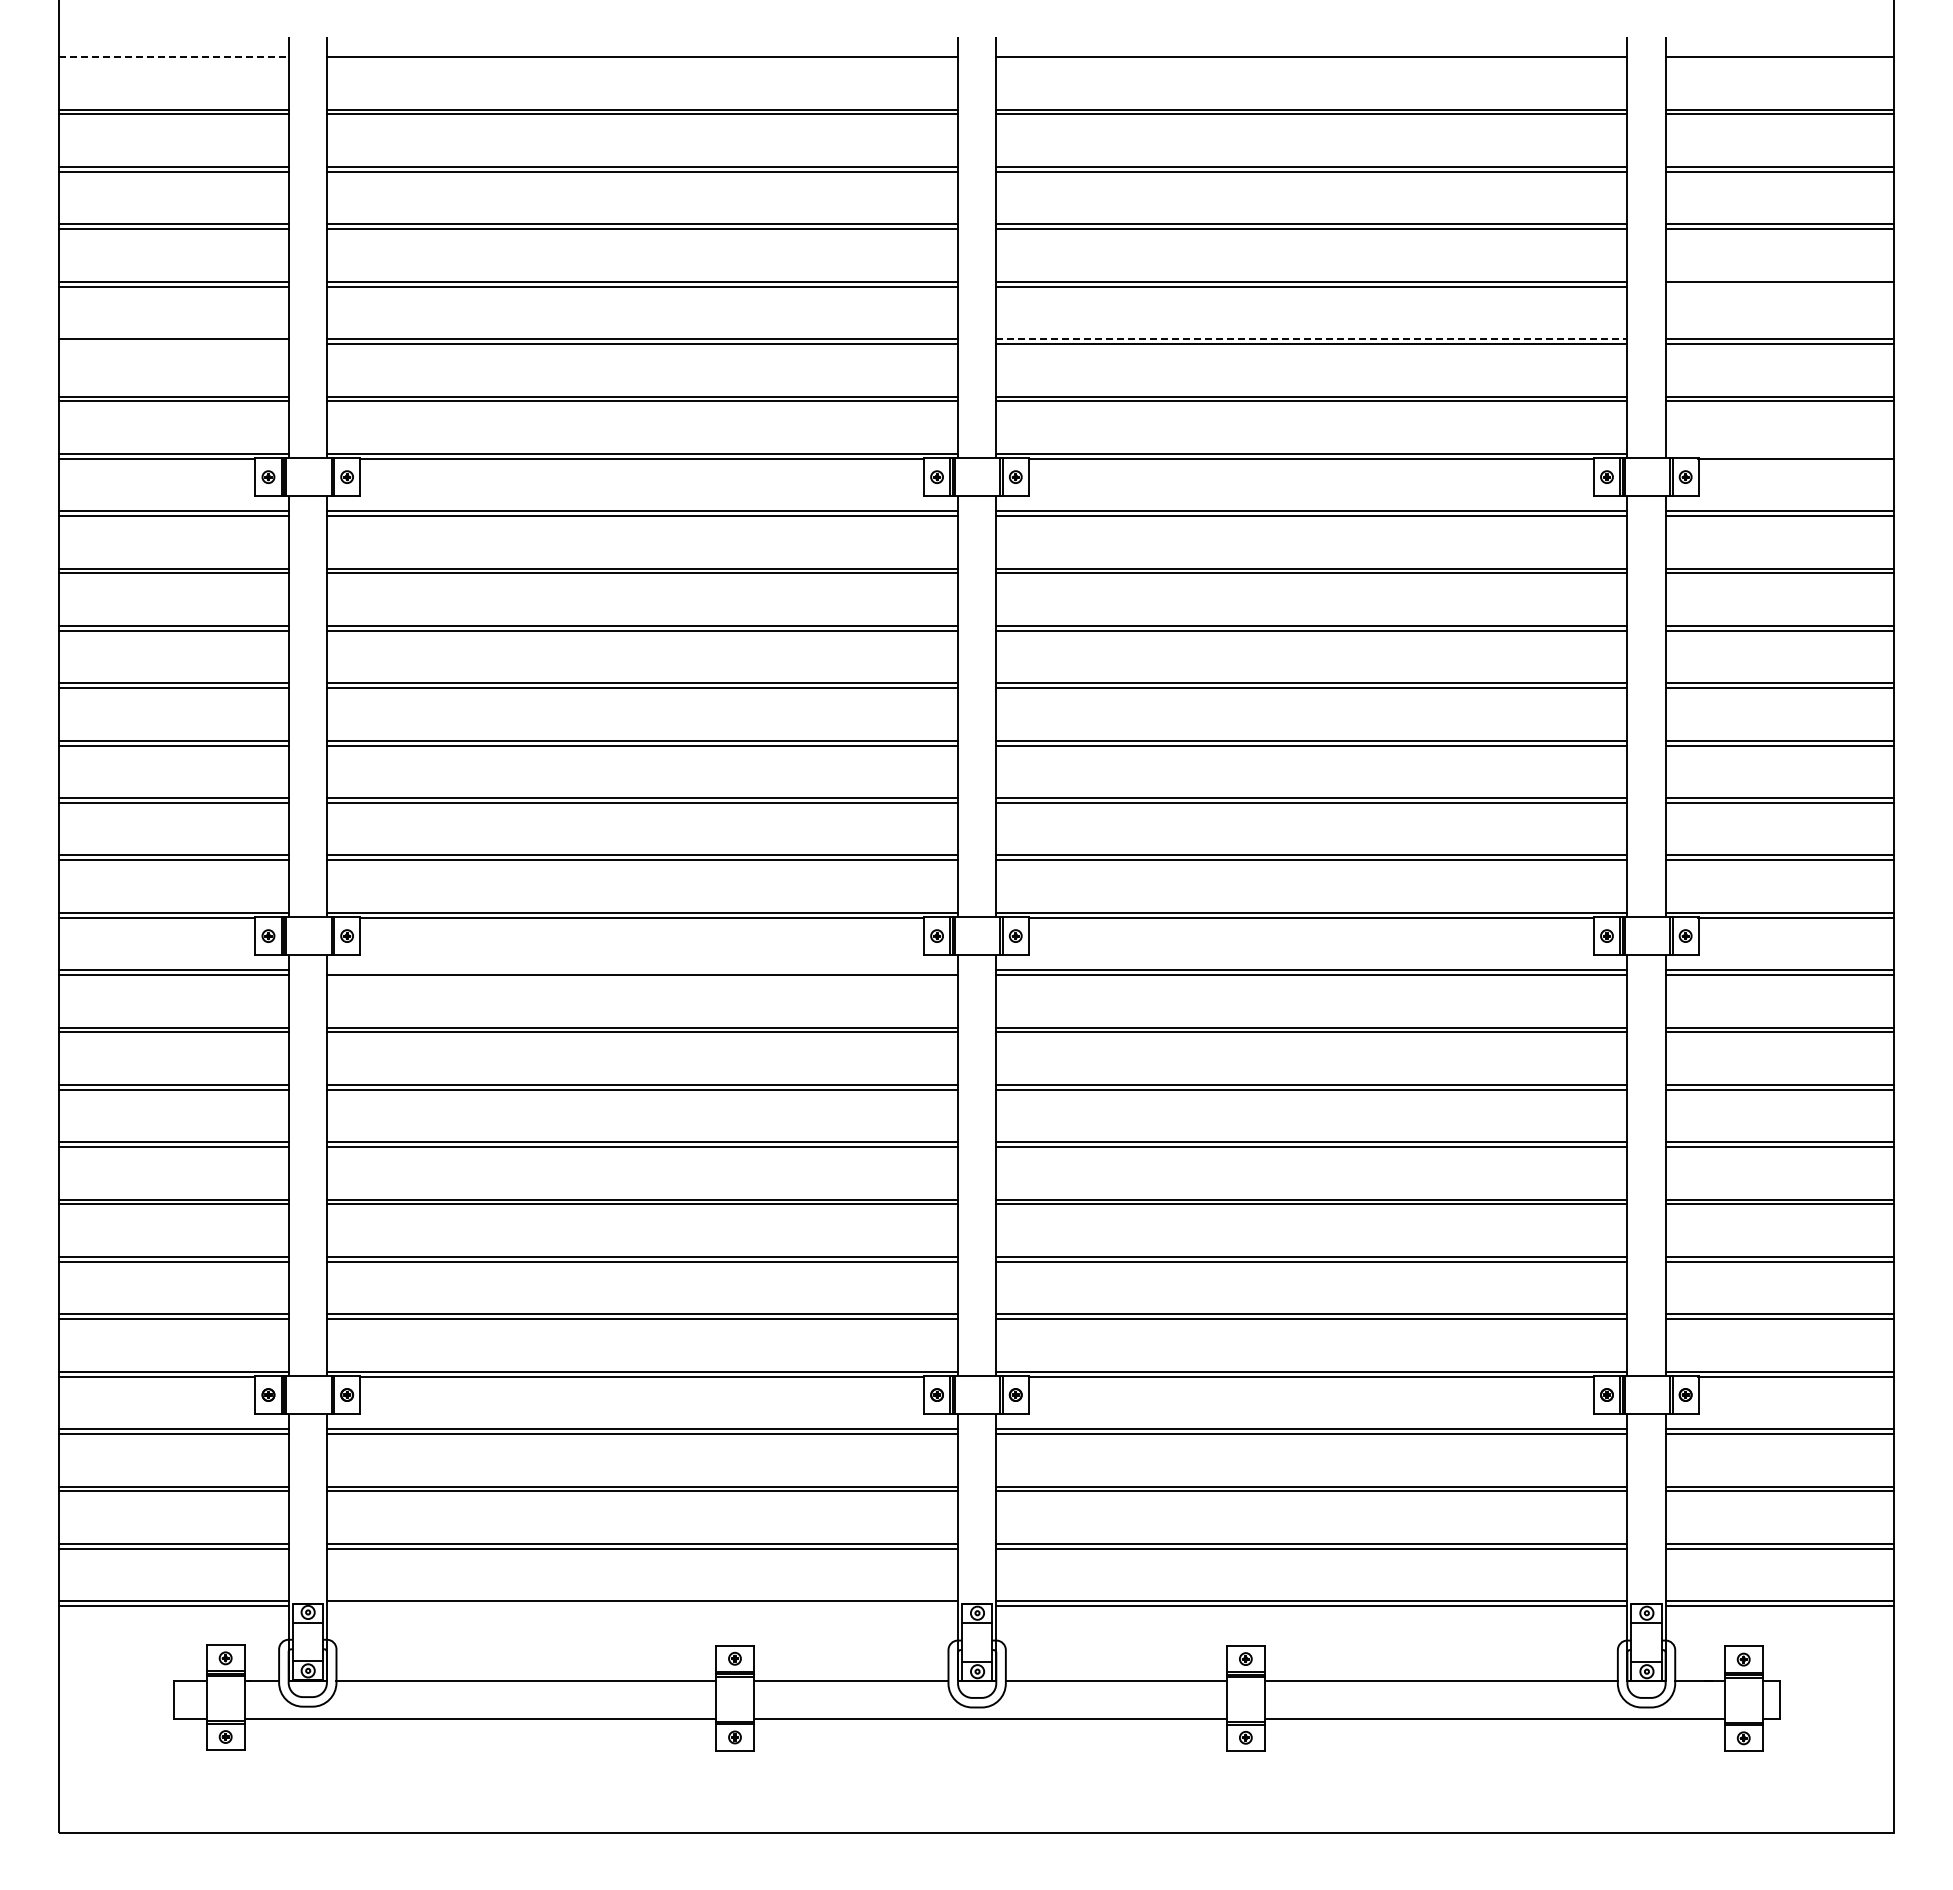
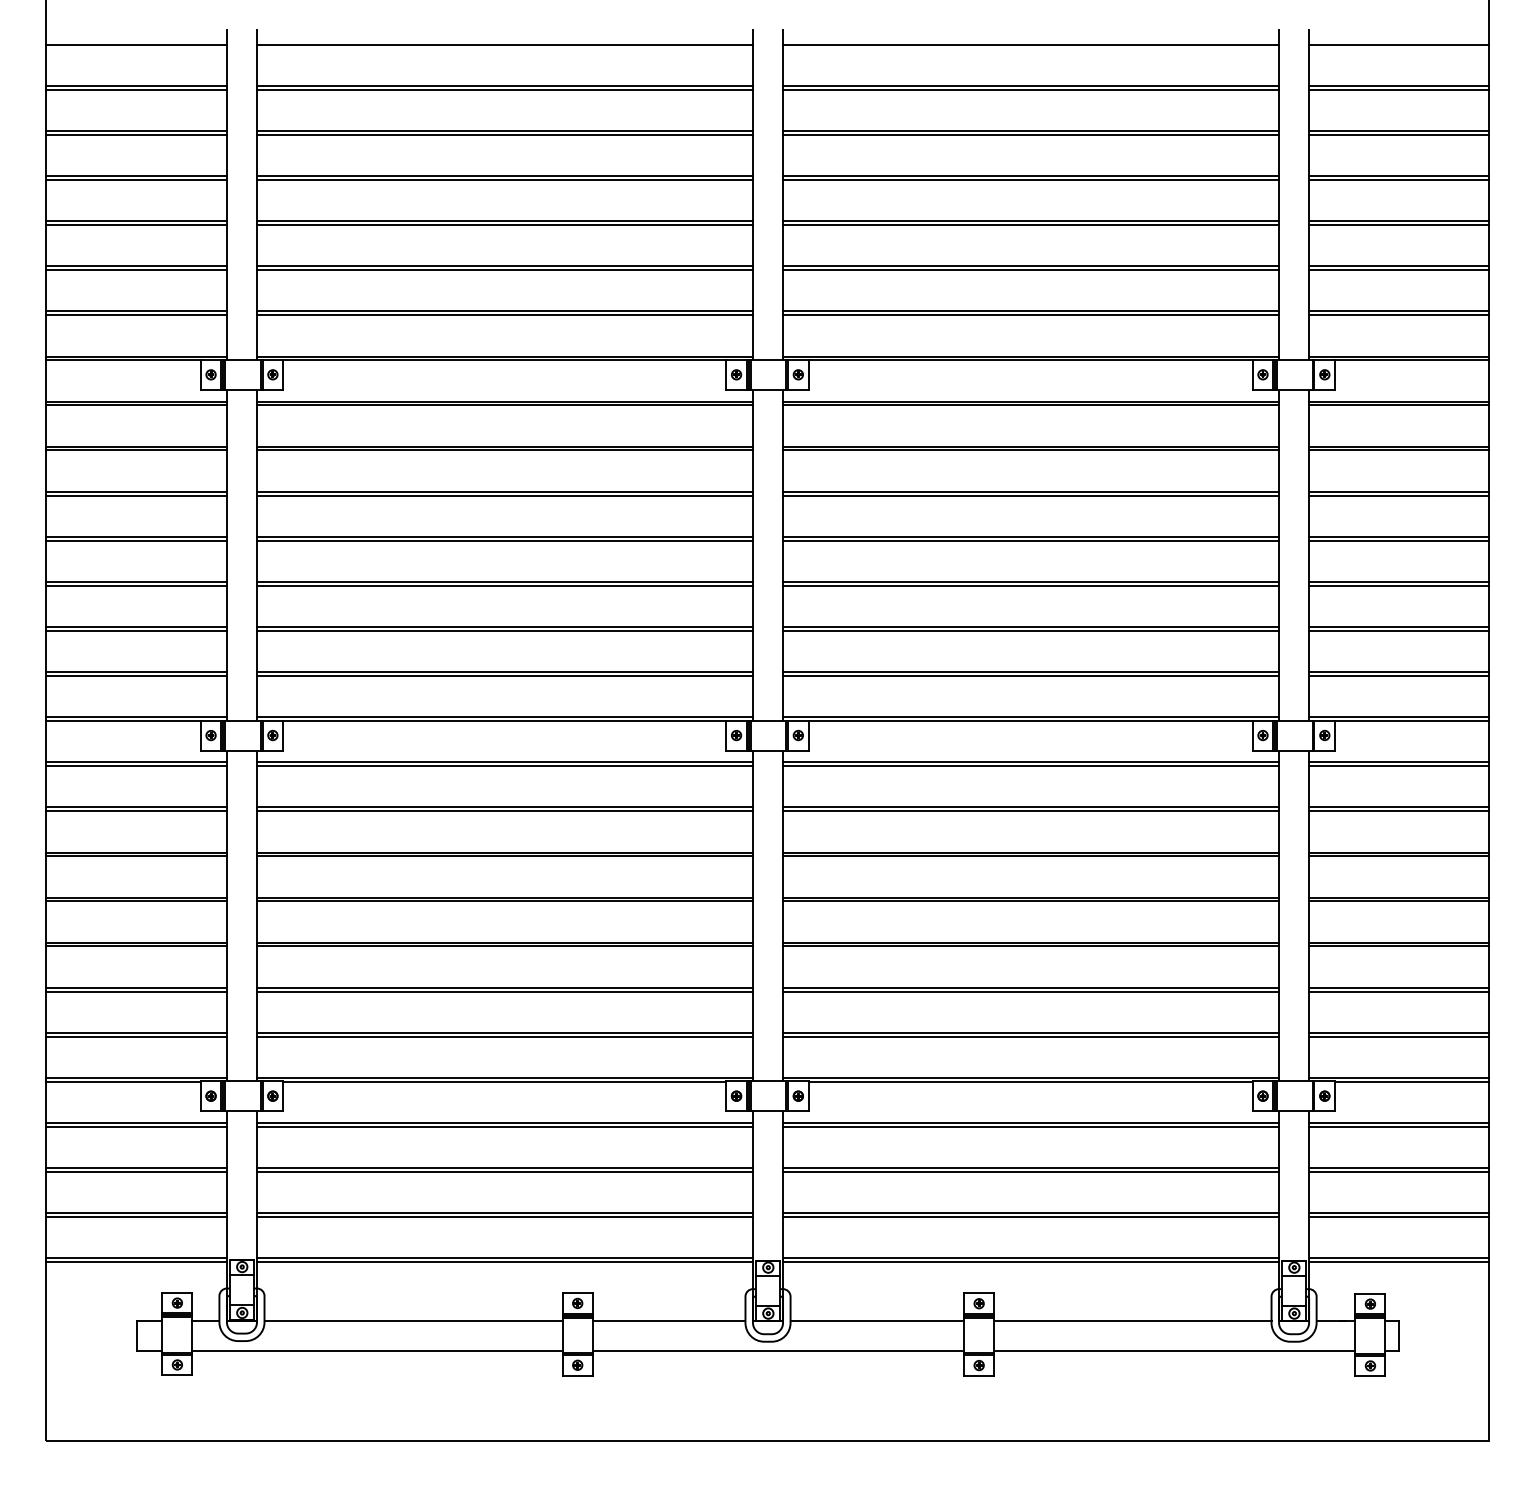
line: (174, 57) -> (137, 45), dashed -> solid
line: (1779, 286) -> (1398, 224), added
line: (1311, 339) -> (1030, 266), dashed -> solid
line: (173, 343) -> (136, 269), added
line: (1779, 453) -> (1398, 356), added
line: (642, 970) -> (505, 762), added
line: (642, 1606) -> (505, 1262), added

